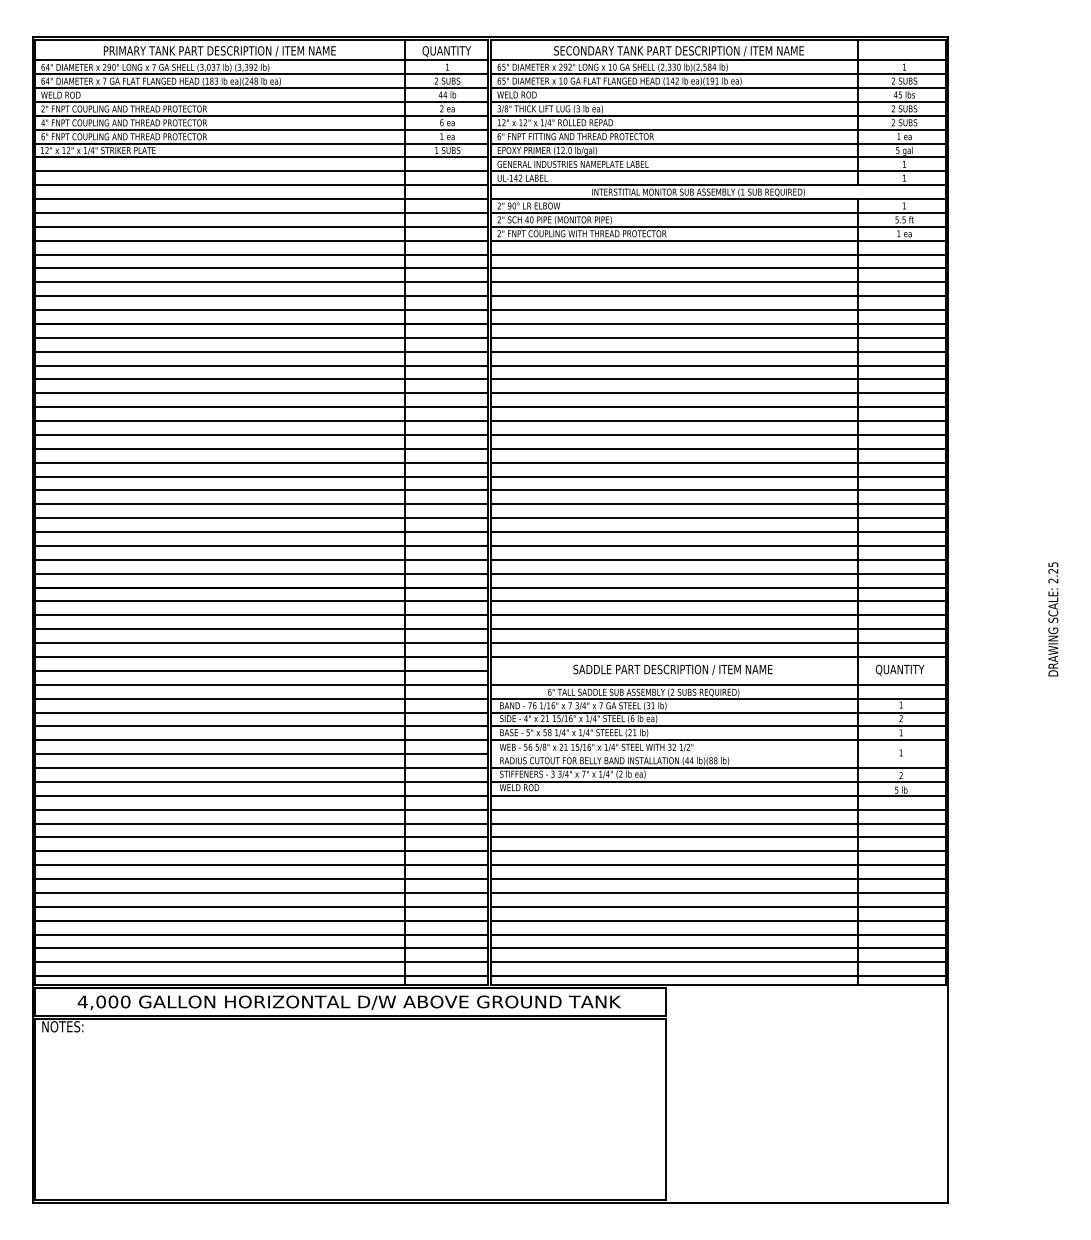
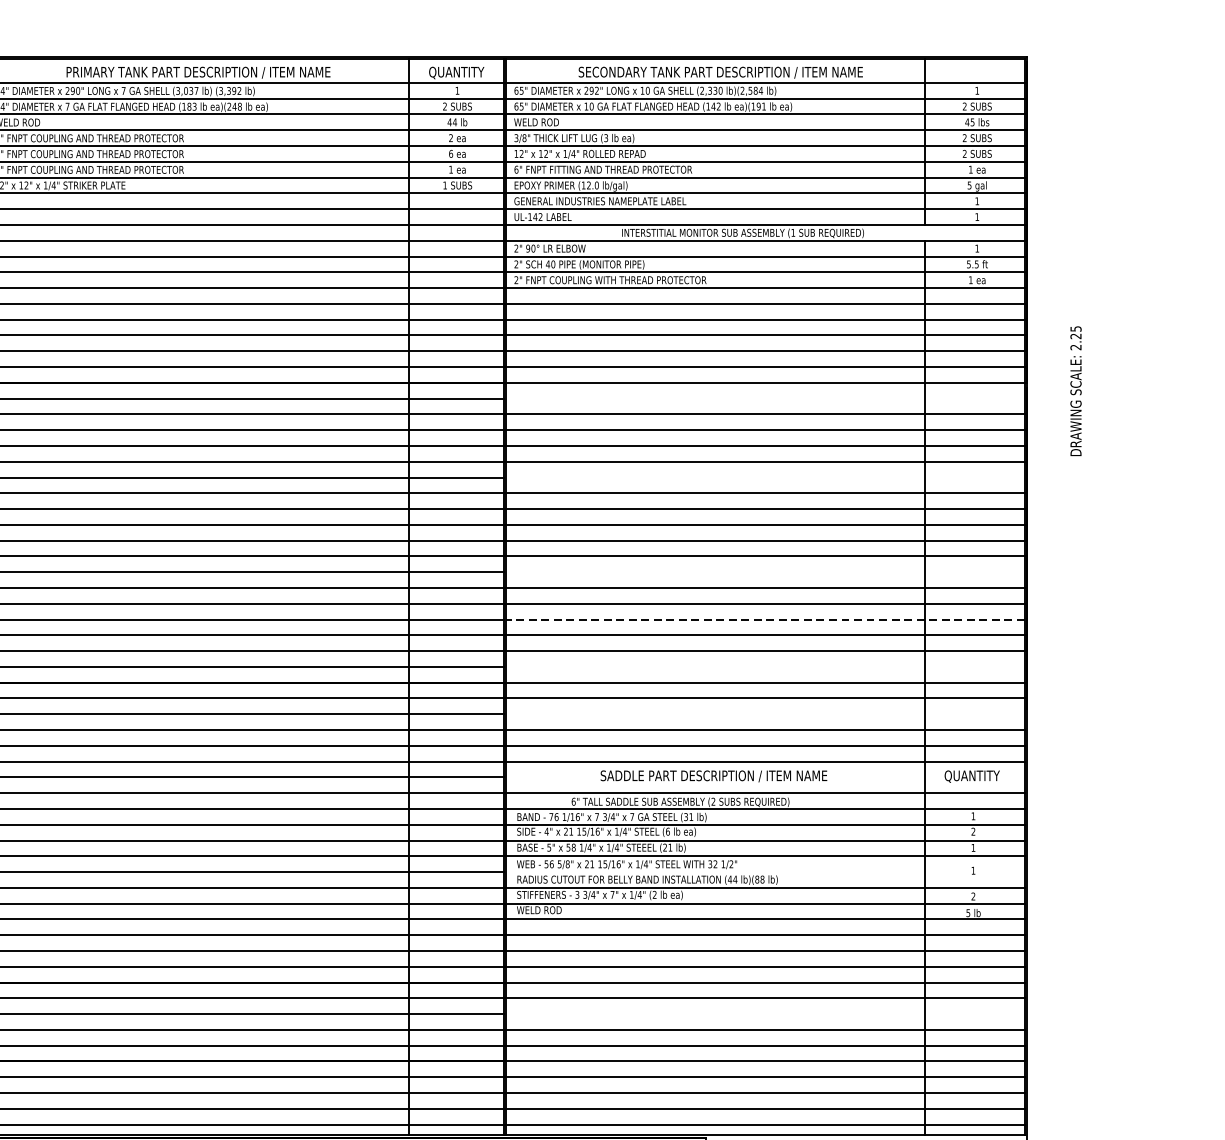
line: (718, 337) -> (765, 398), removed
line: (718, 407) -> (765, 477), removed
line: (718, 490) -> (765, 572), removed
line: (718, 532) -> (765, 619), solid -> dashed
line: (718, 573) -> (765, 666), removed
line: (718, 615) -> (765, 714), removed
text: (1053, 619) -> (1076, 391), moved
line: (718, 879) -> (765, 1014), removed

